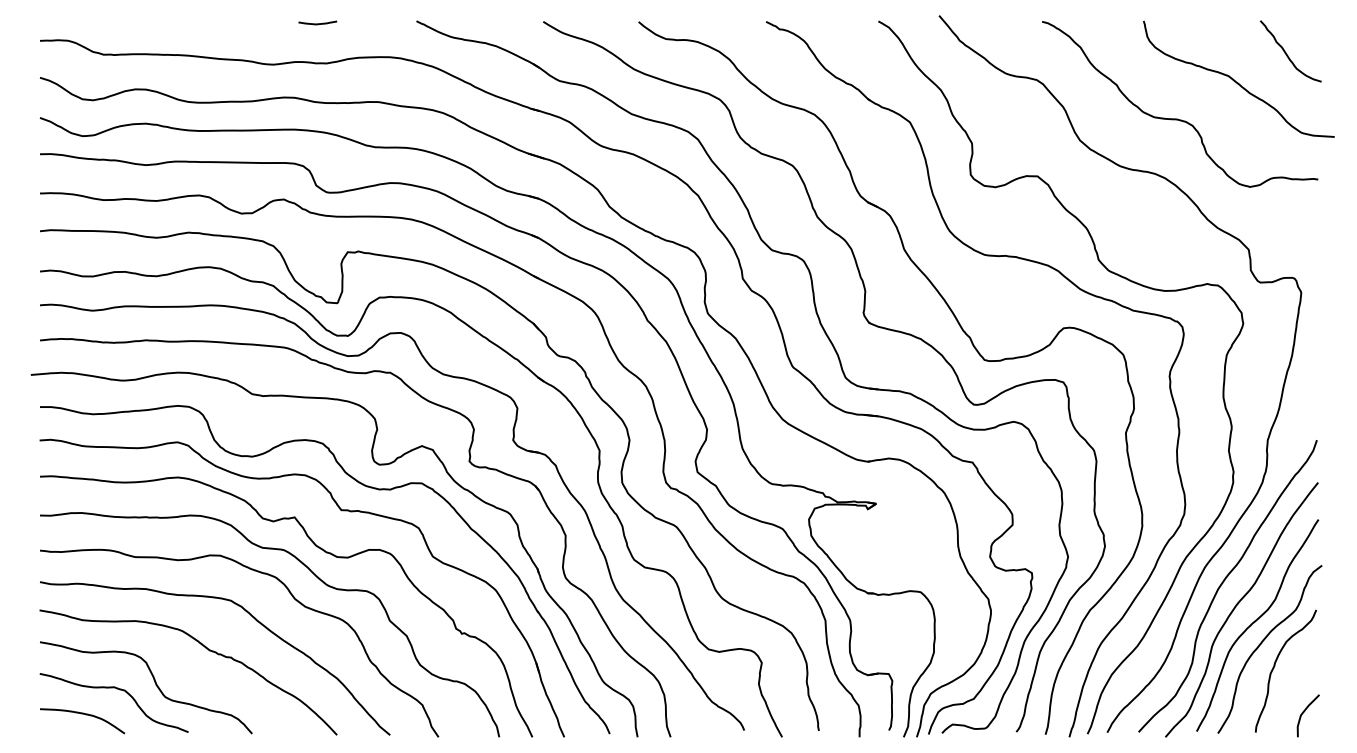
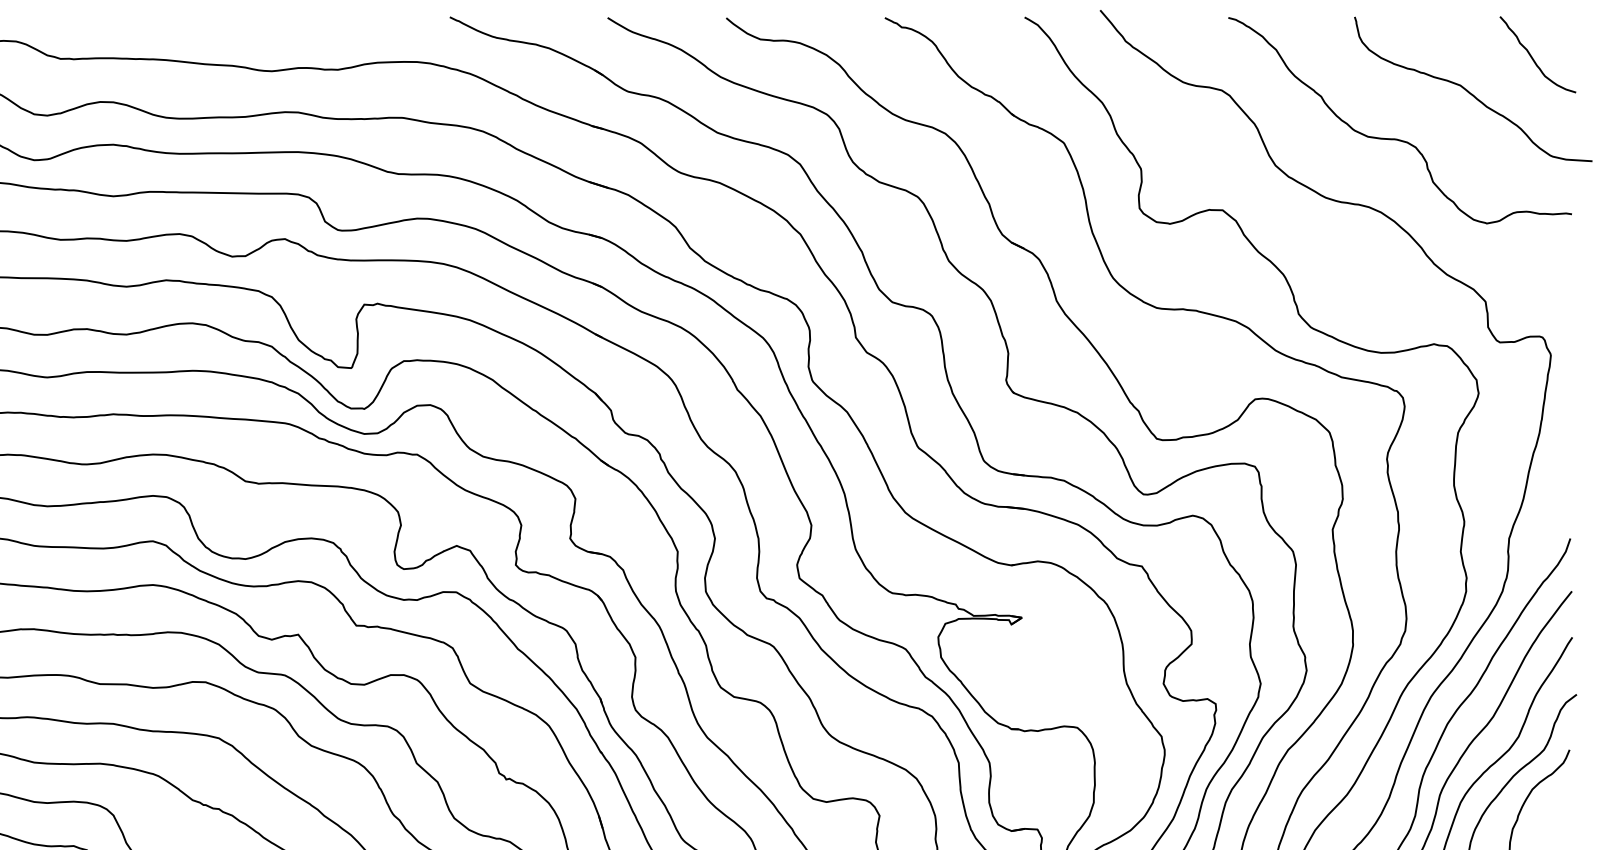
curve: (317, 23) -> (326, 20), removed

